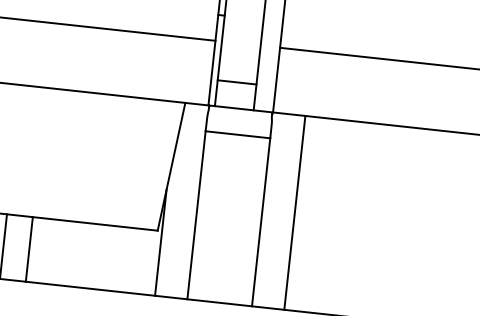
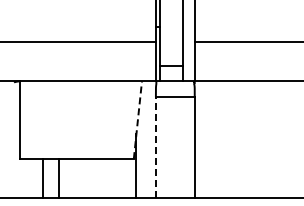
line: (170, 165) -> (137, 119), solid -> dashed
line: (295, 212) -> (214, 139), removed
line: (195, 215) -> (155, 147), solid -> dashed

